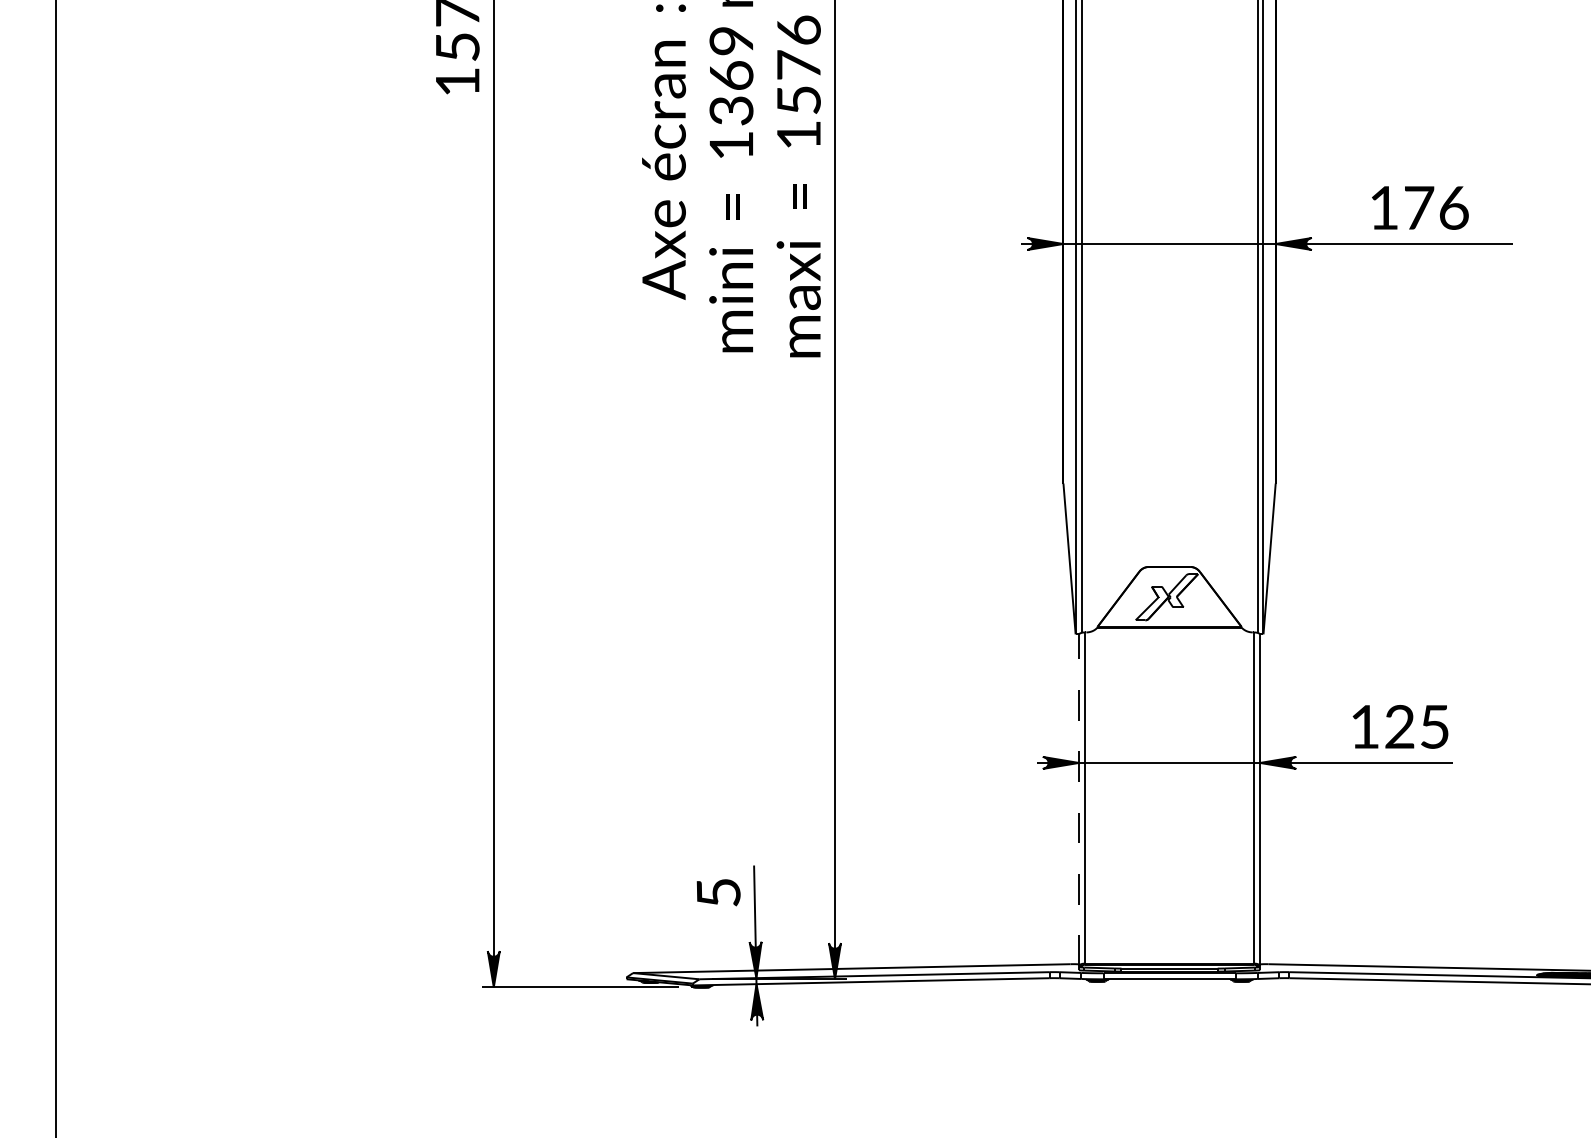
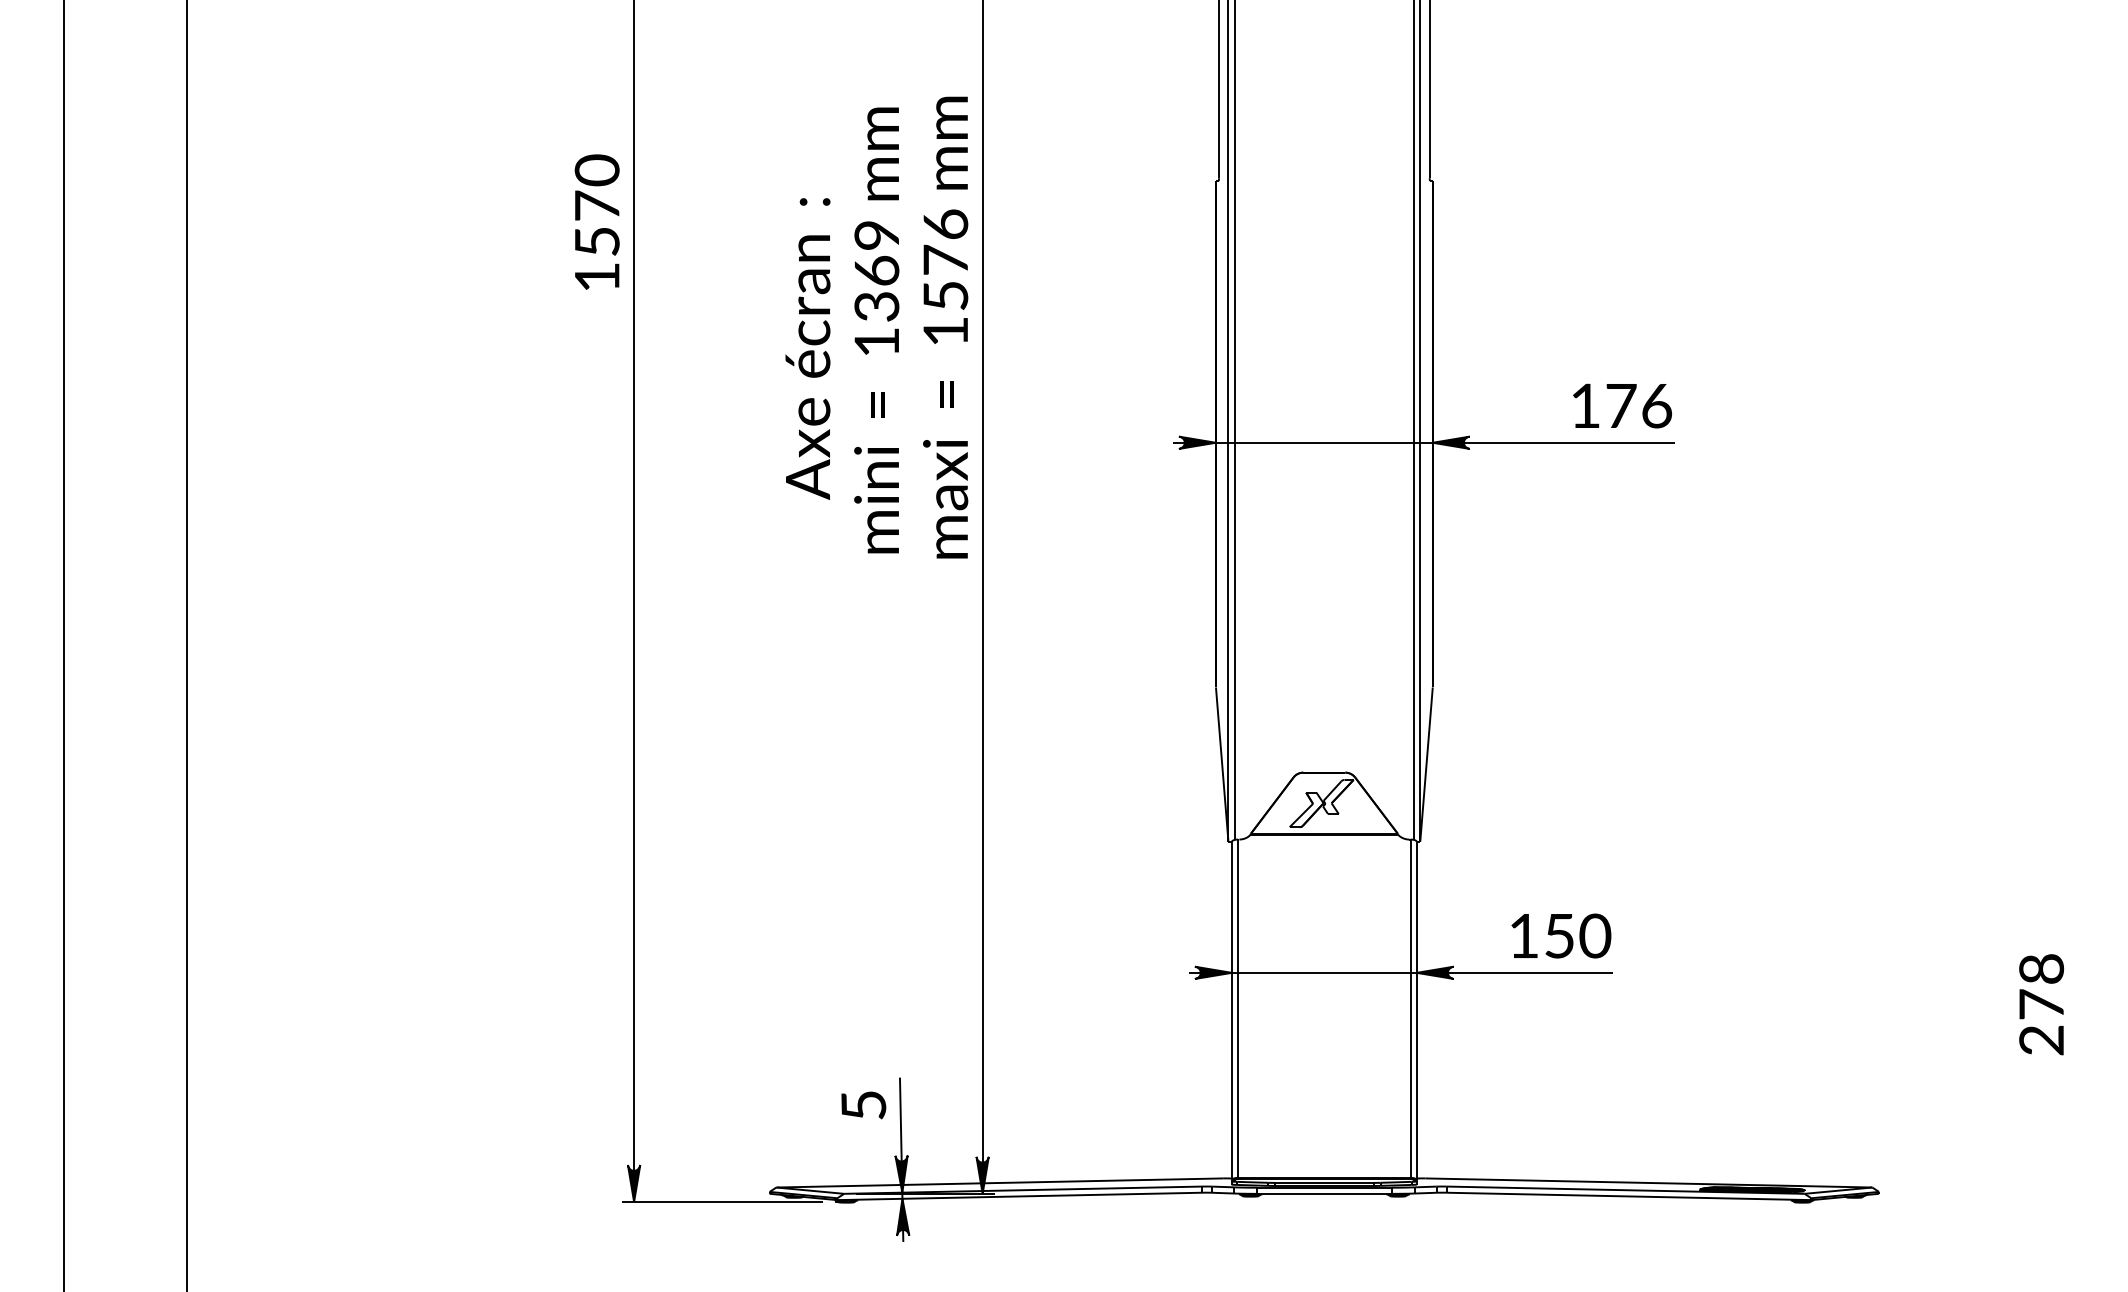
text: (1420, 207) -> (1622, 405), moved
text: (1417, 726) -> (1577, 935), 125 -> 150
line: (1078, 799) -> (1231, 1010), dashed -> solid

